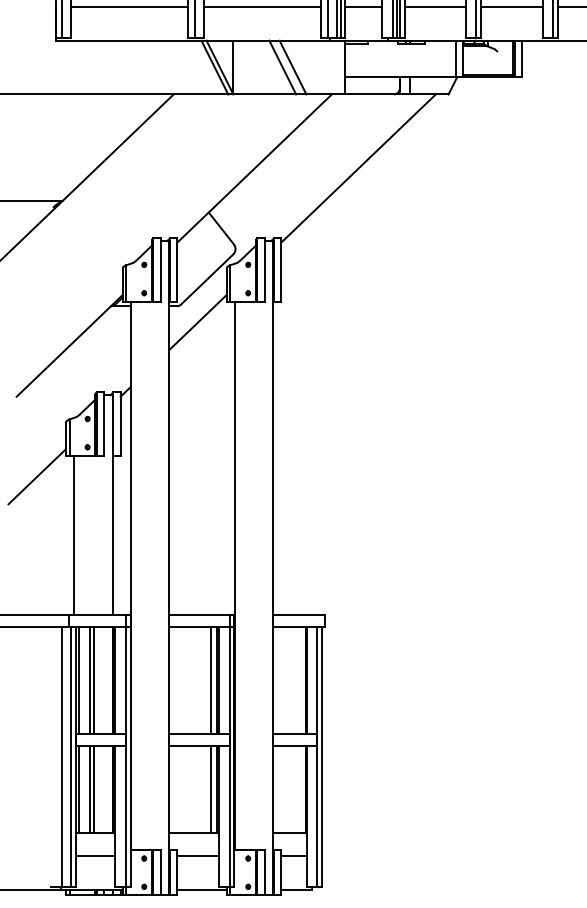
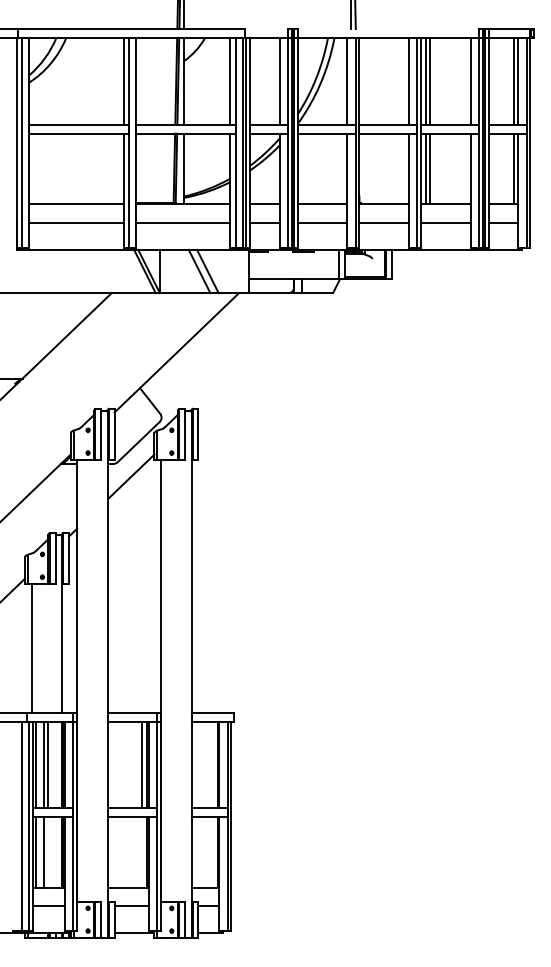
line: (358, 168) -> (260, 352), removed
line: (93, 789) -> (47, 852), removed
line: (210, 789) -> (141, 852), removed

